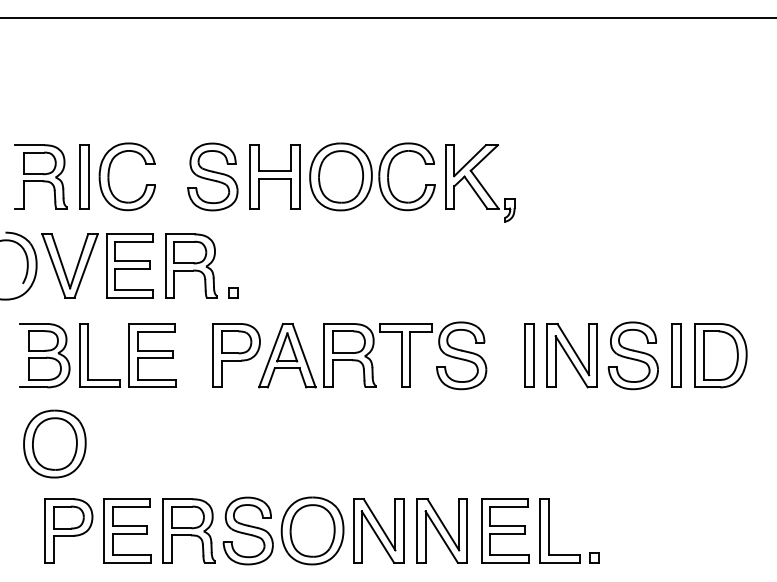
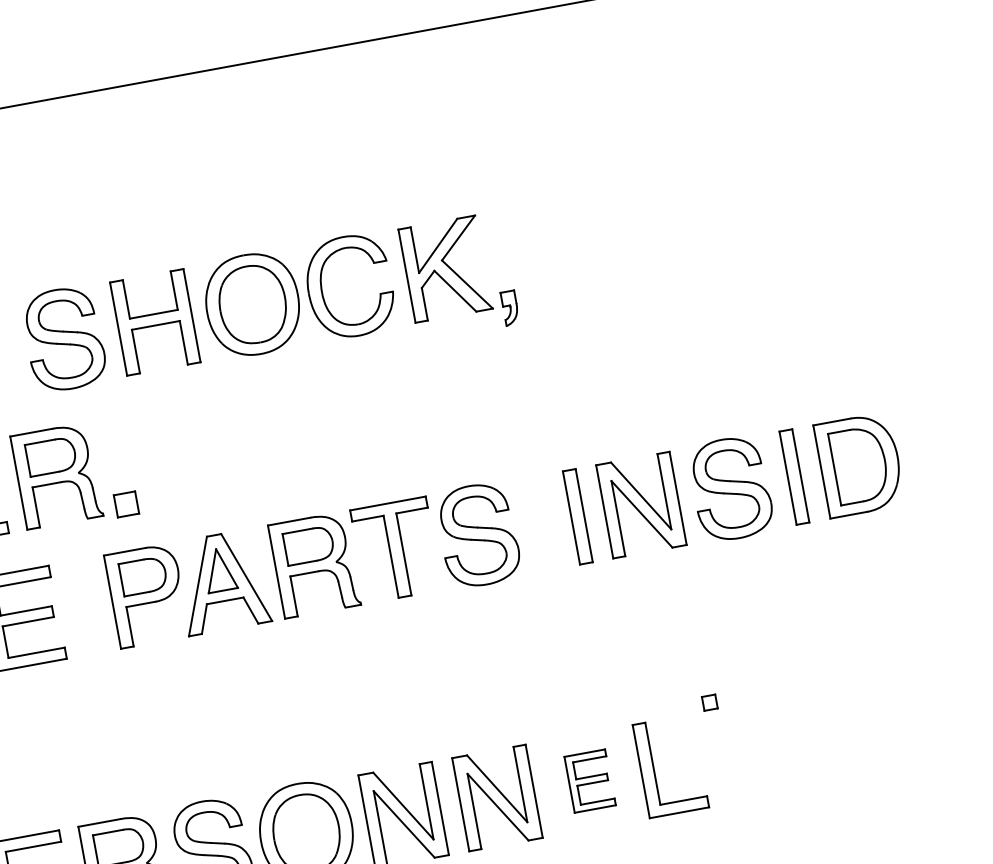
part: (233, 292) -> (125, 503), size x1.6
part: (505, 530) -> (590, 780), size x0.6
part: (594, 557) -> (709, 702), moved

